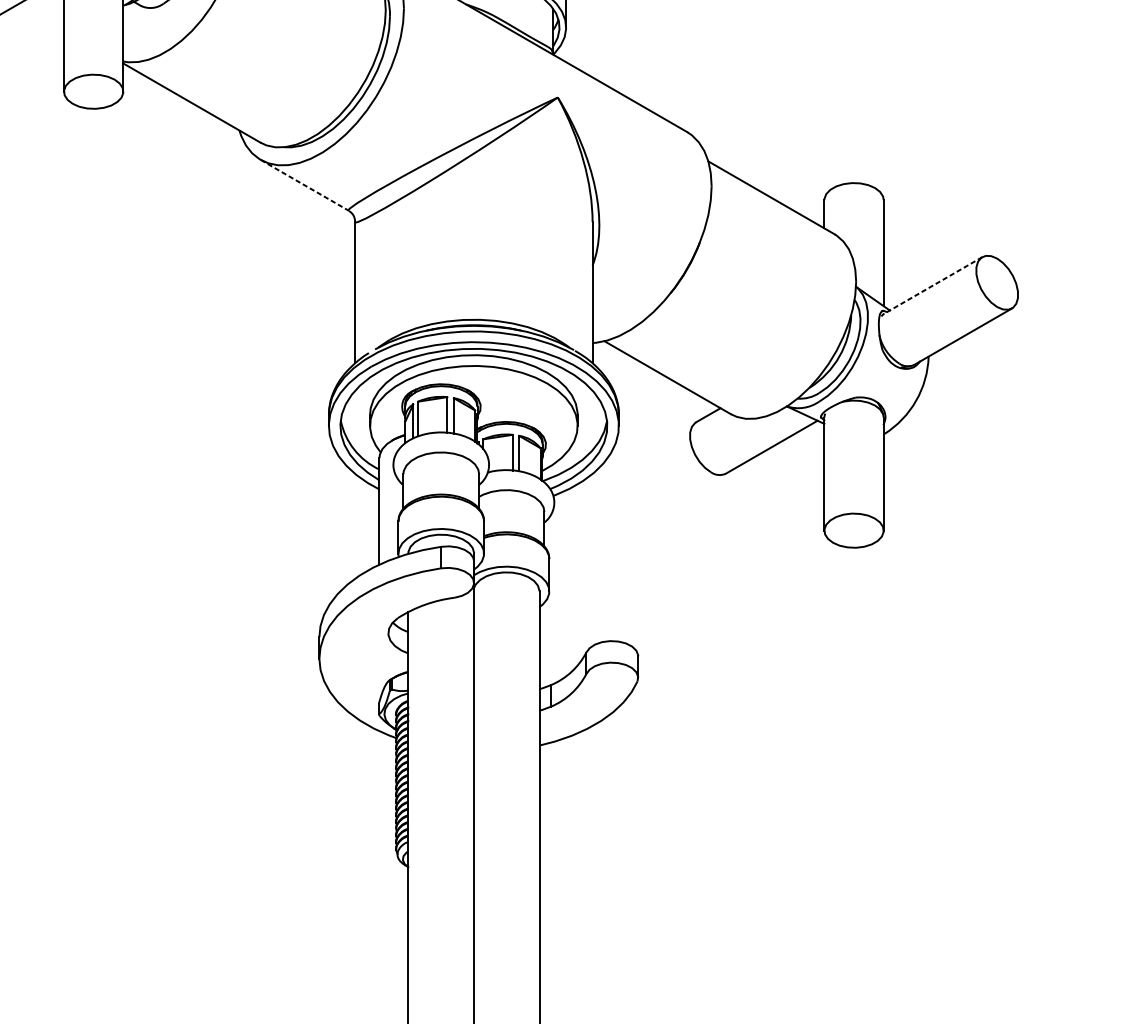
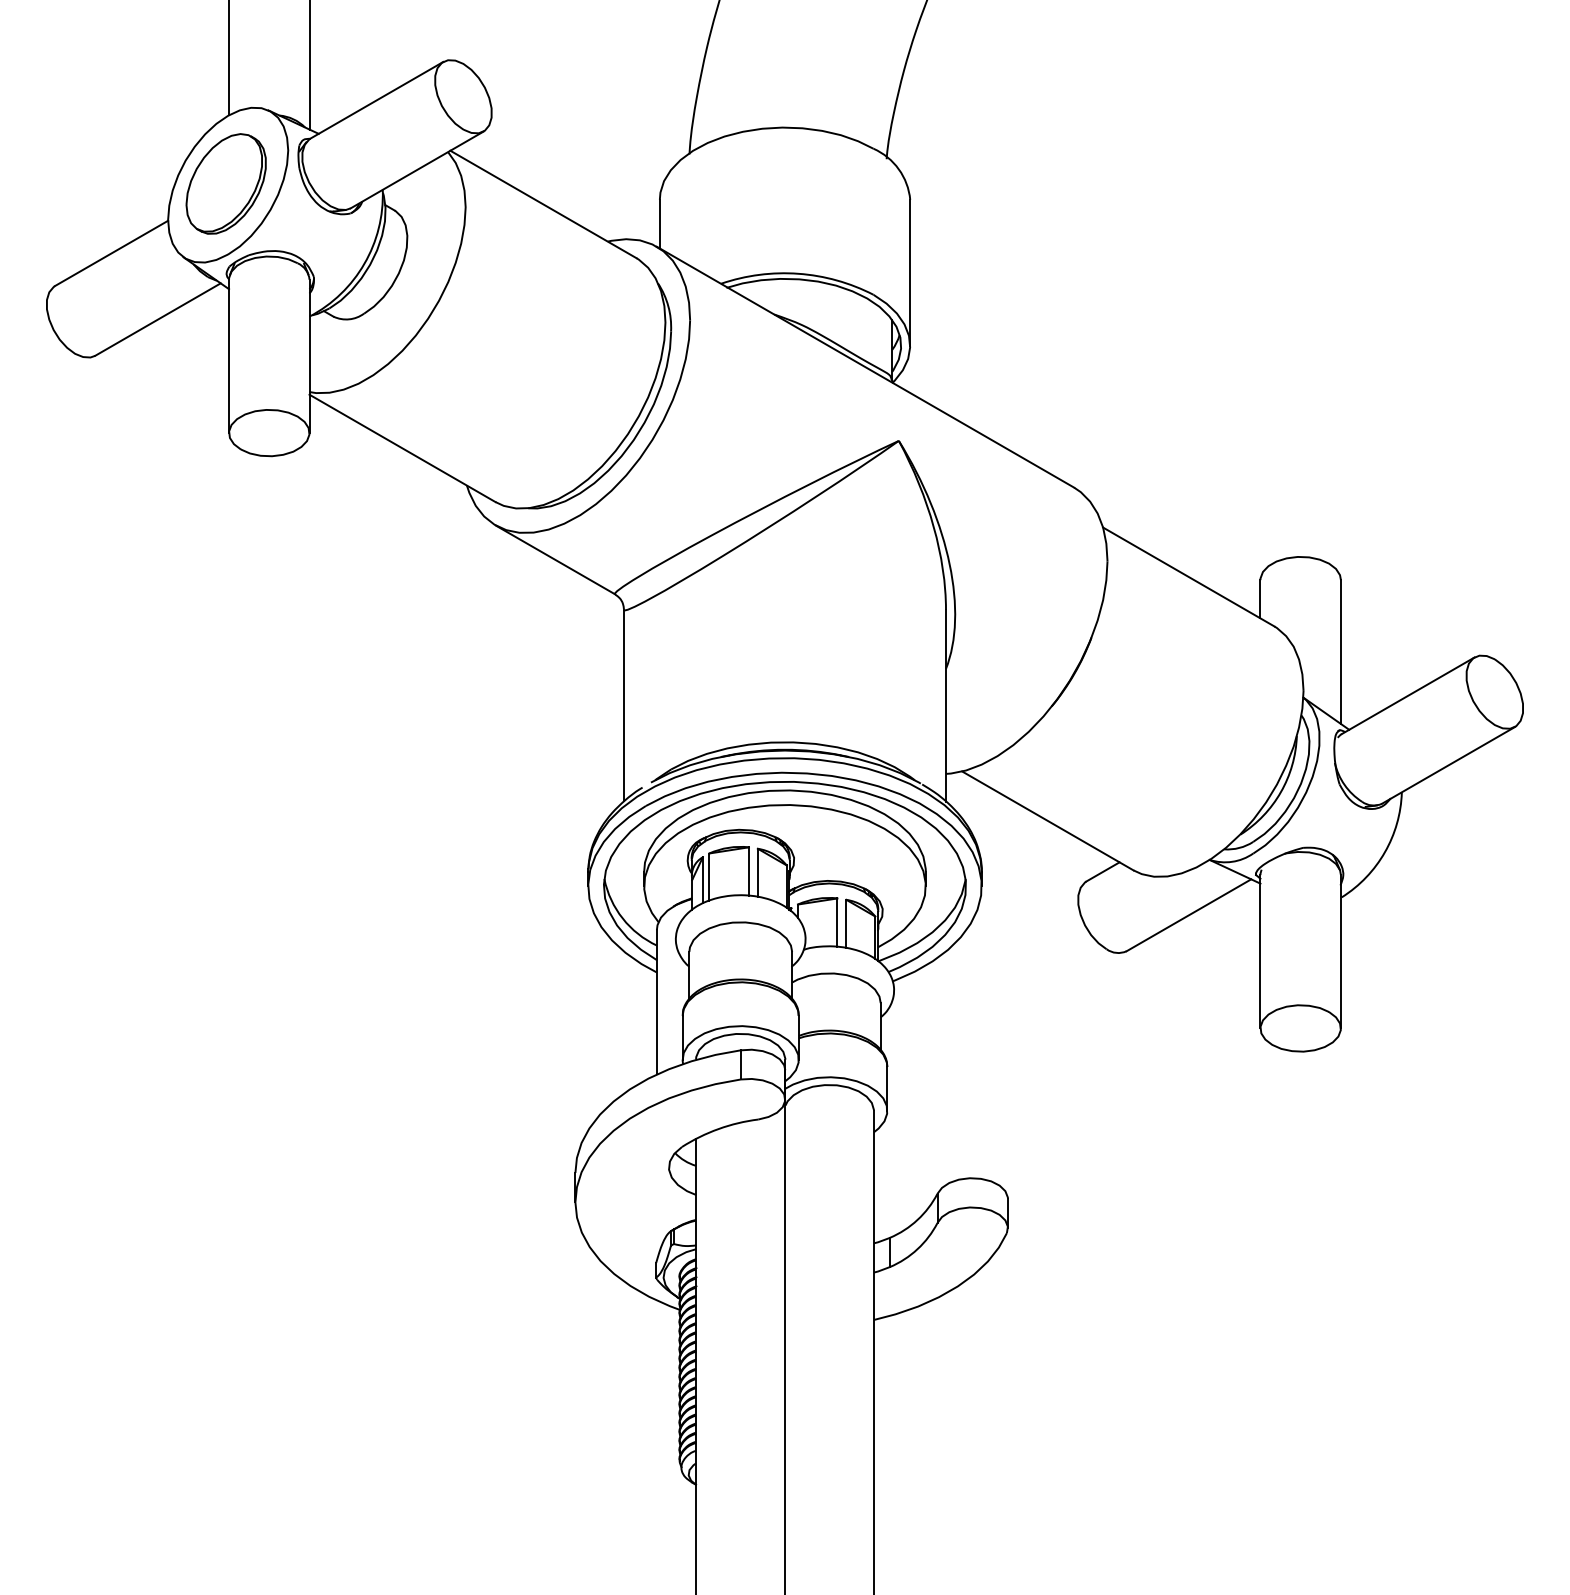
line: (304, 184) -> (555, 559), dashed -> solid
line: (933, 285) -> (1408, 695), dashed -> solid

